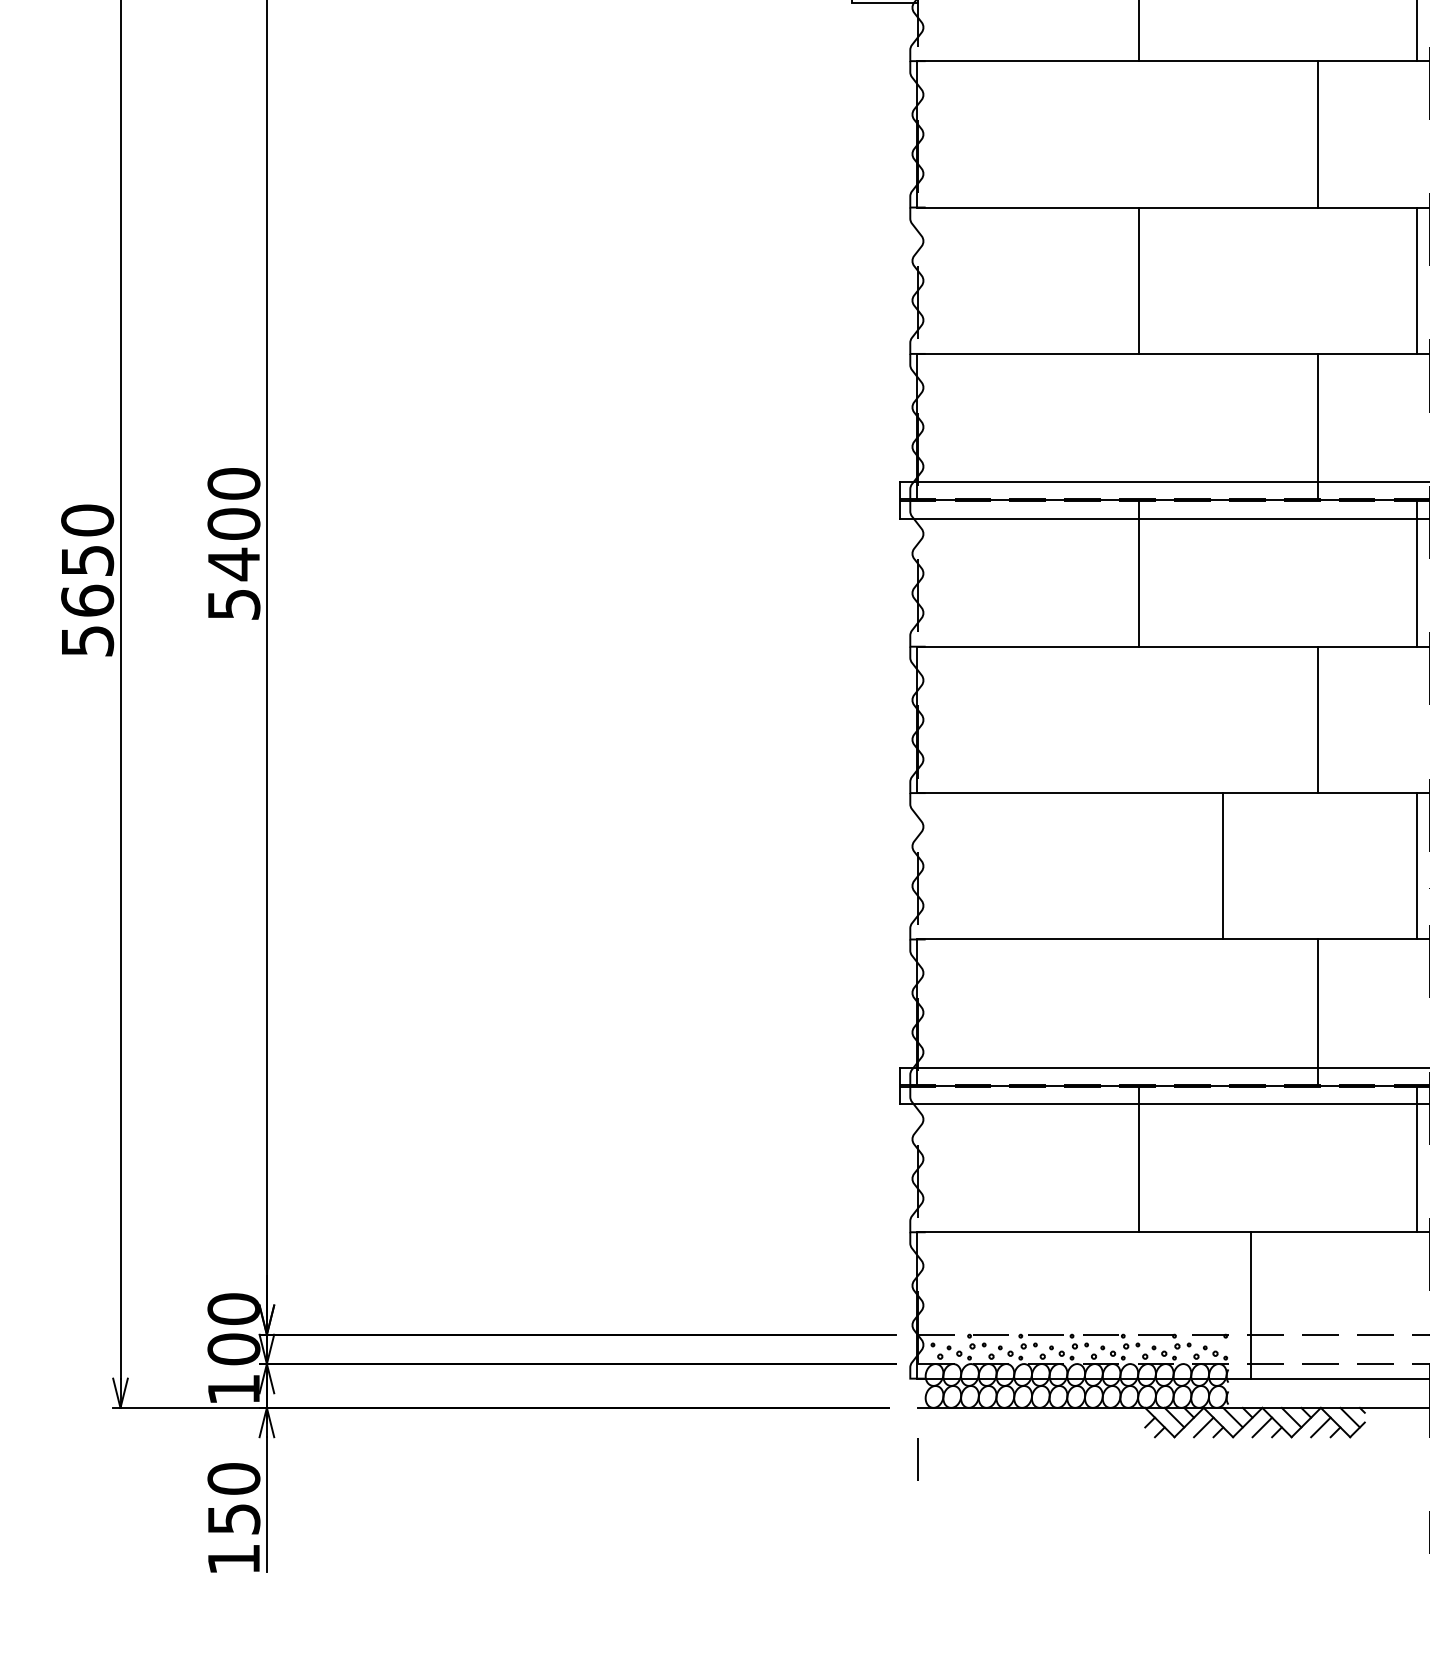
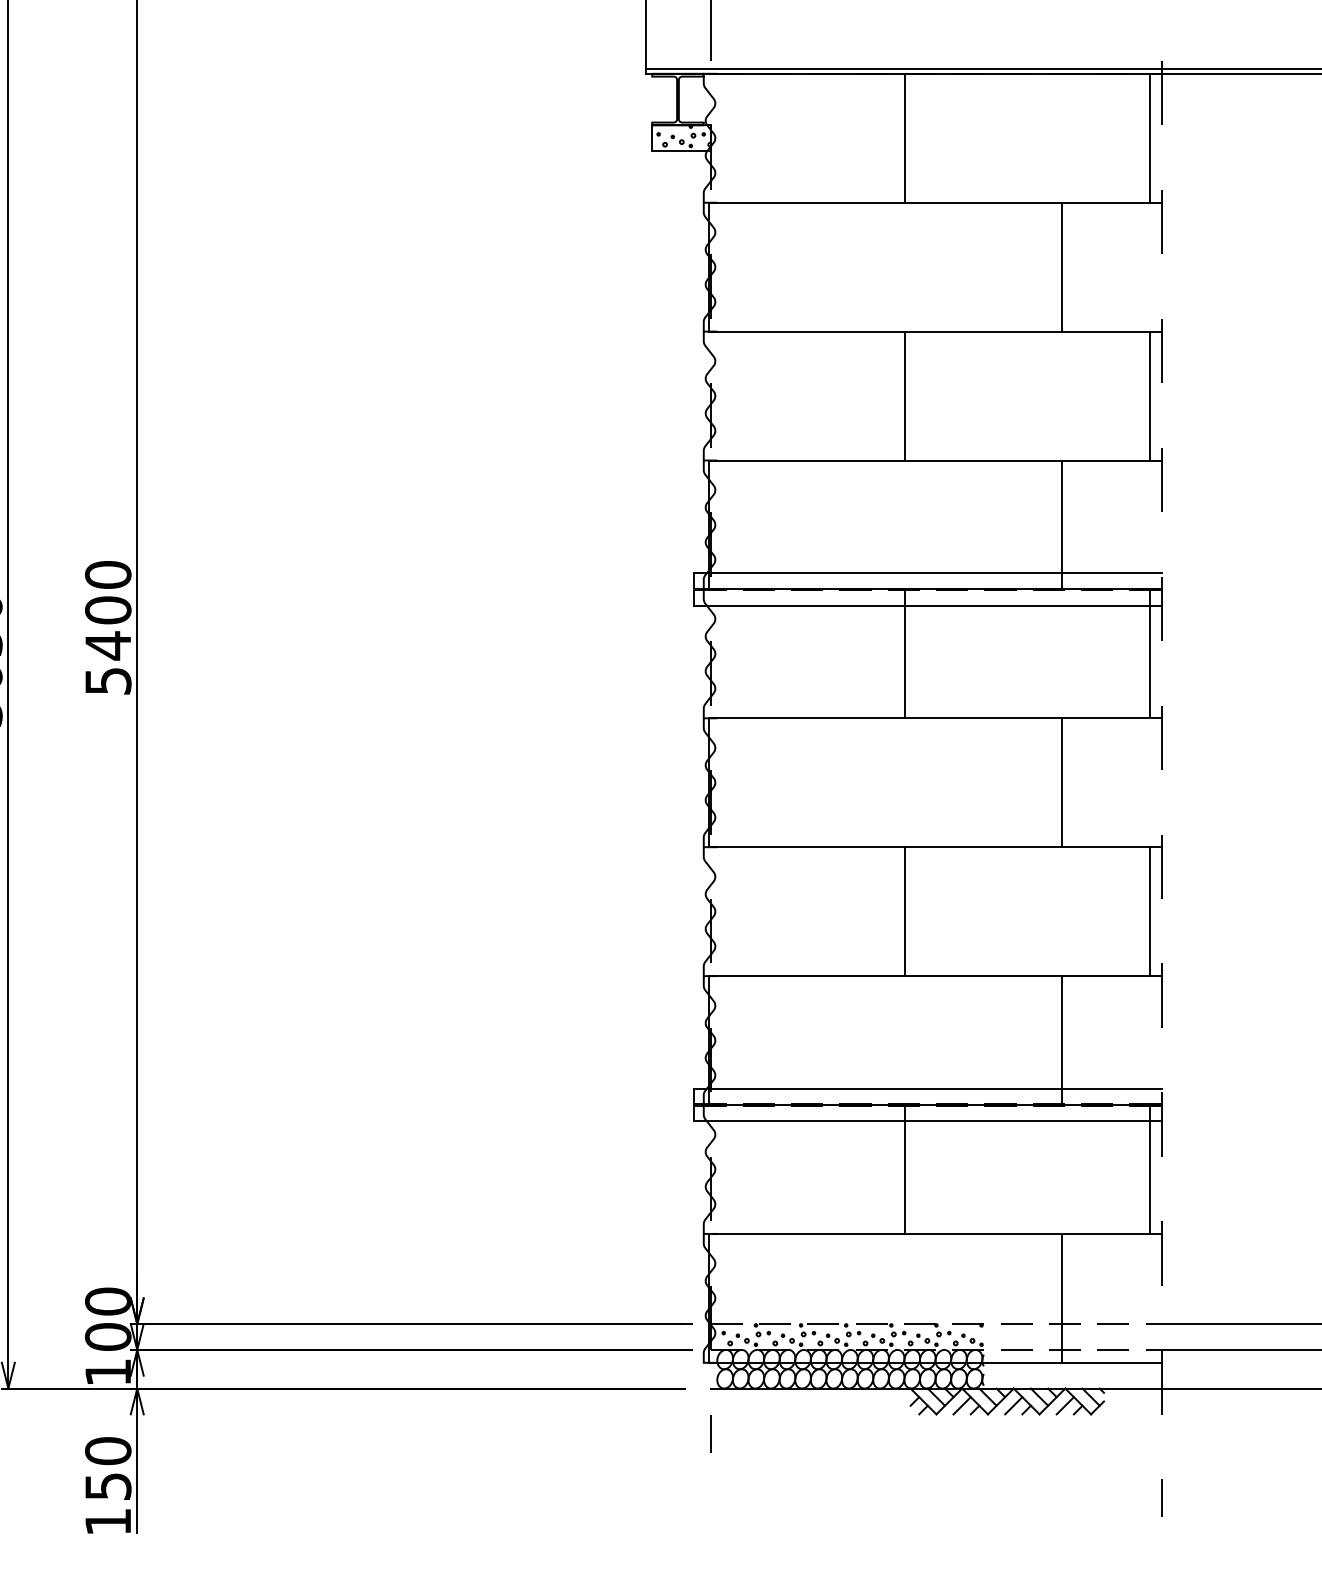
line: (1223, 866) -> (905, 911), moved
line: (1250, 1304) -> (1062, 1297), moved

